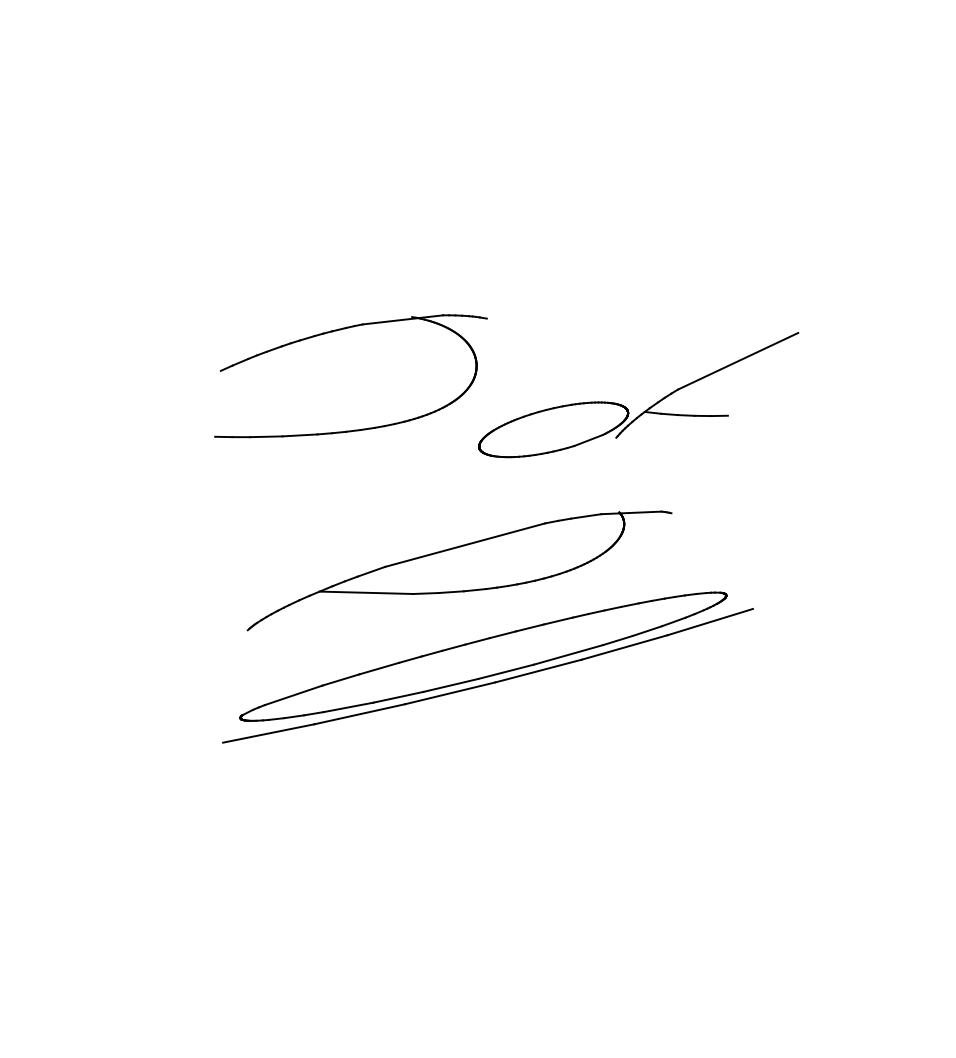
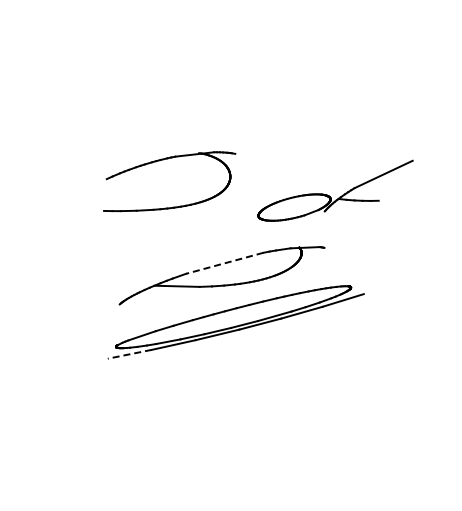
part: (646, 406) -> (339, 196), moved
line: (464, 545) -> (224, 263), solid -> dashed
line: (267, 733) -> (129, 354), solid -> dashed

